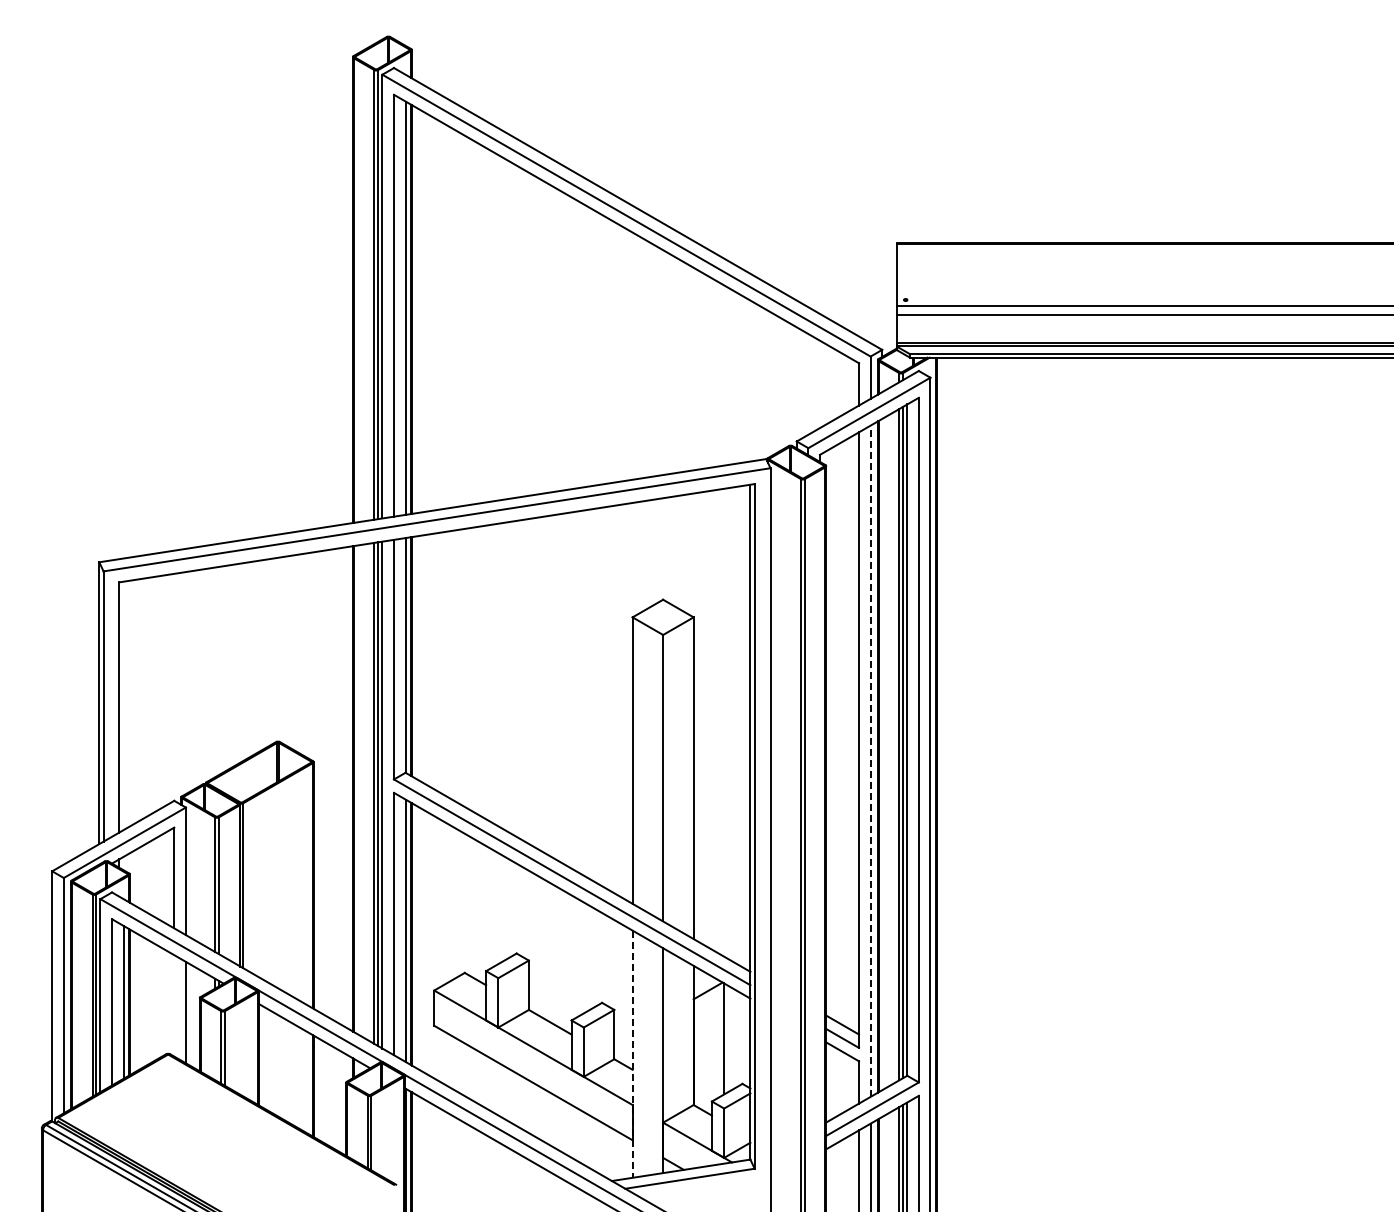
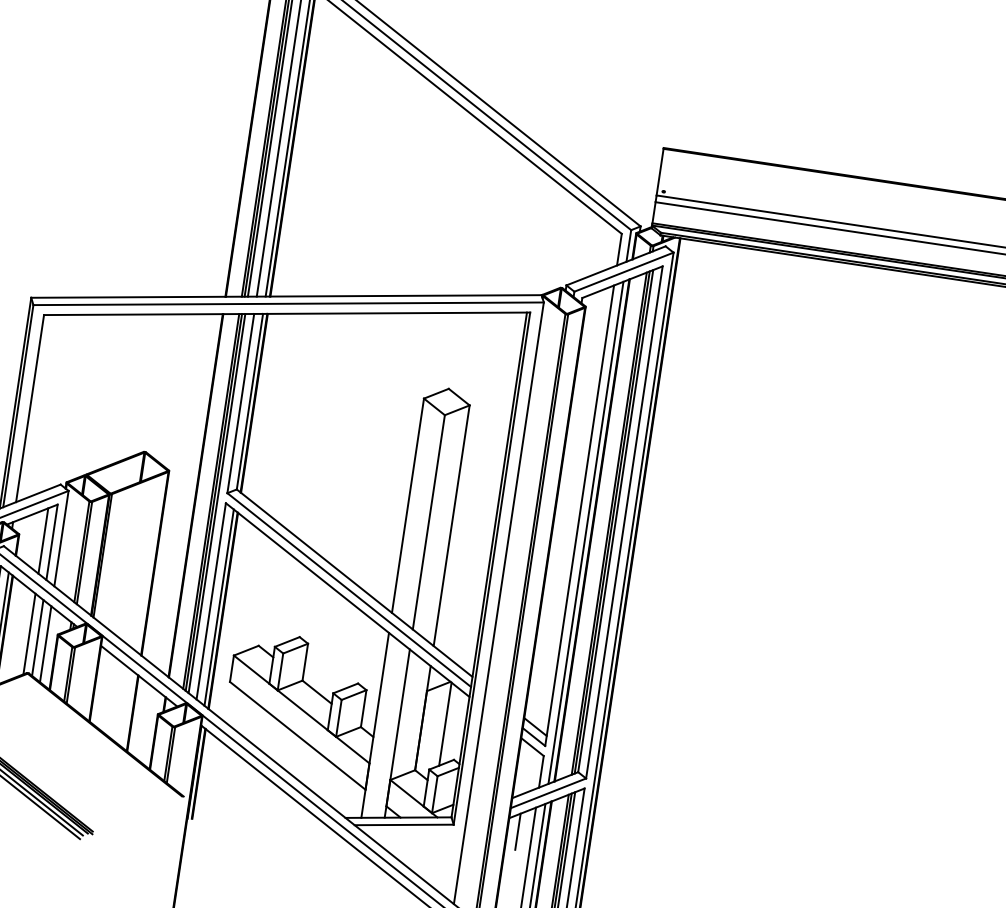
line: (870, 761) -> (585, 533), dashed -> solid
line: (162, 877) -> (43, 540), added
line: (162, 1002) -> (29, 634), added
line: (174, 1005) -> (37, 637), added
line: (632, 1054) -> (375, 725), dashed -> solid
line: (840, 1165) -> (518, 831), added

